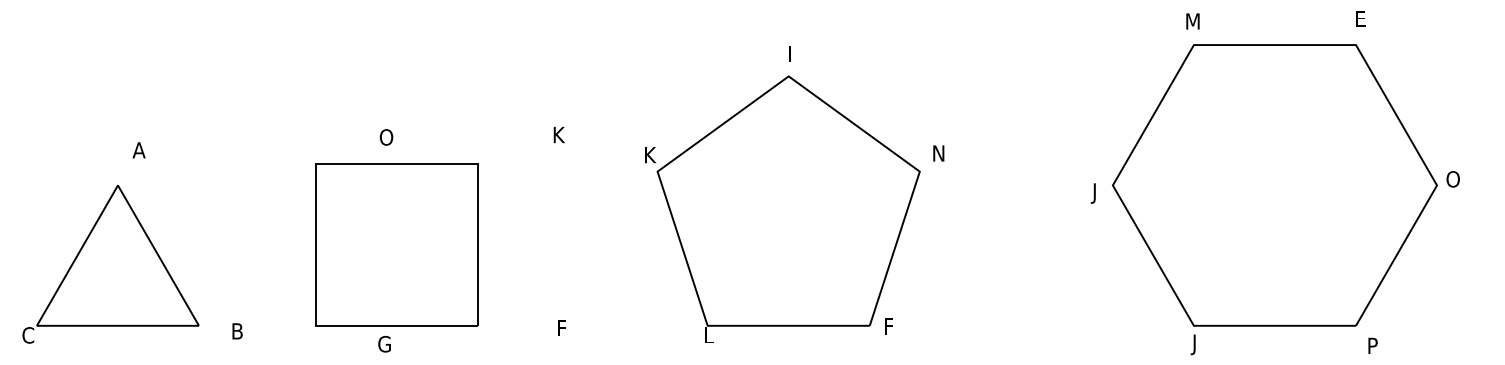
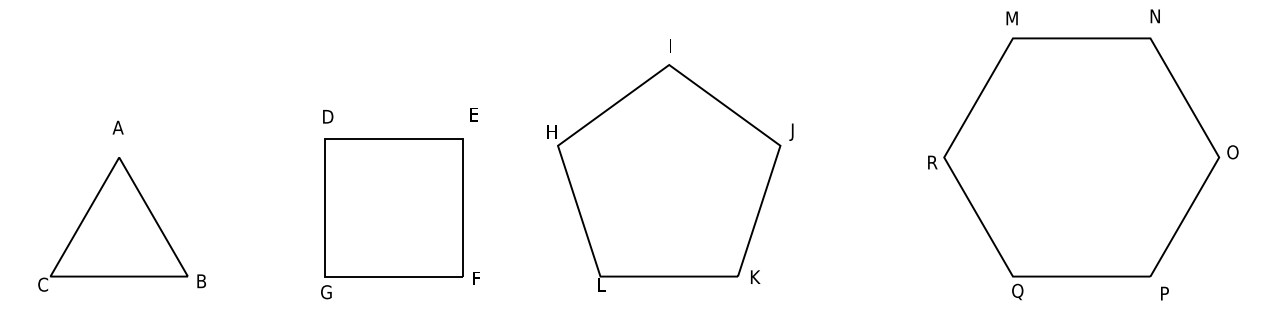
text: (1360, 19) -> (1154, 16), E -> N
text: (559, 134) -> (474, 114), K -> E
text: (385, 137) -> (327, 116), O -> D
text: (649, 154) -> (551, 131), K -> H
text: (937, 154) -> (795, 131), N -> J
text: (1097, 193) -> (931, 164), J -> R
part: (396, 244) -> (393, 207), moved
part: (111, 264) -> (113, 224), moved
text: (890, 325) -> (755, 276), F -> K
text: (1198, 344) -> (1016, 292), J -> Q

